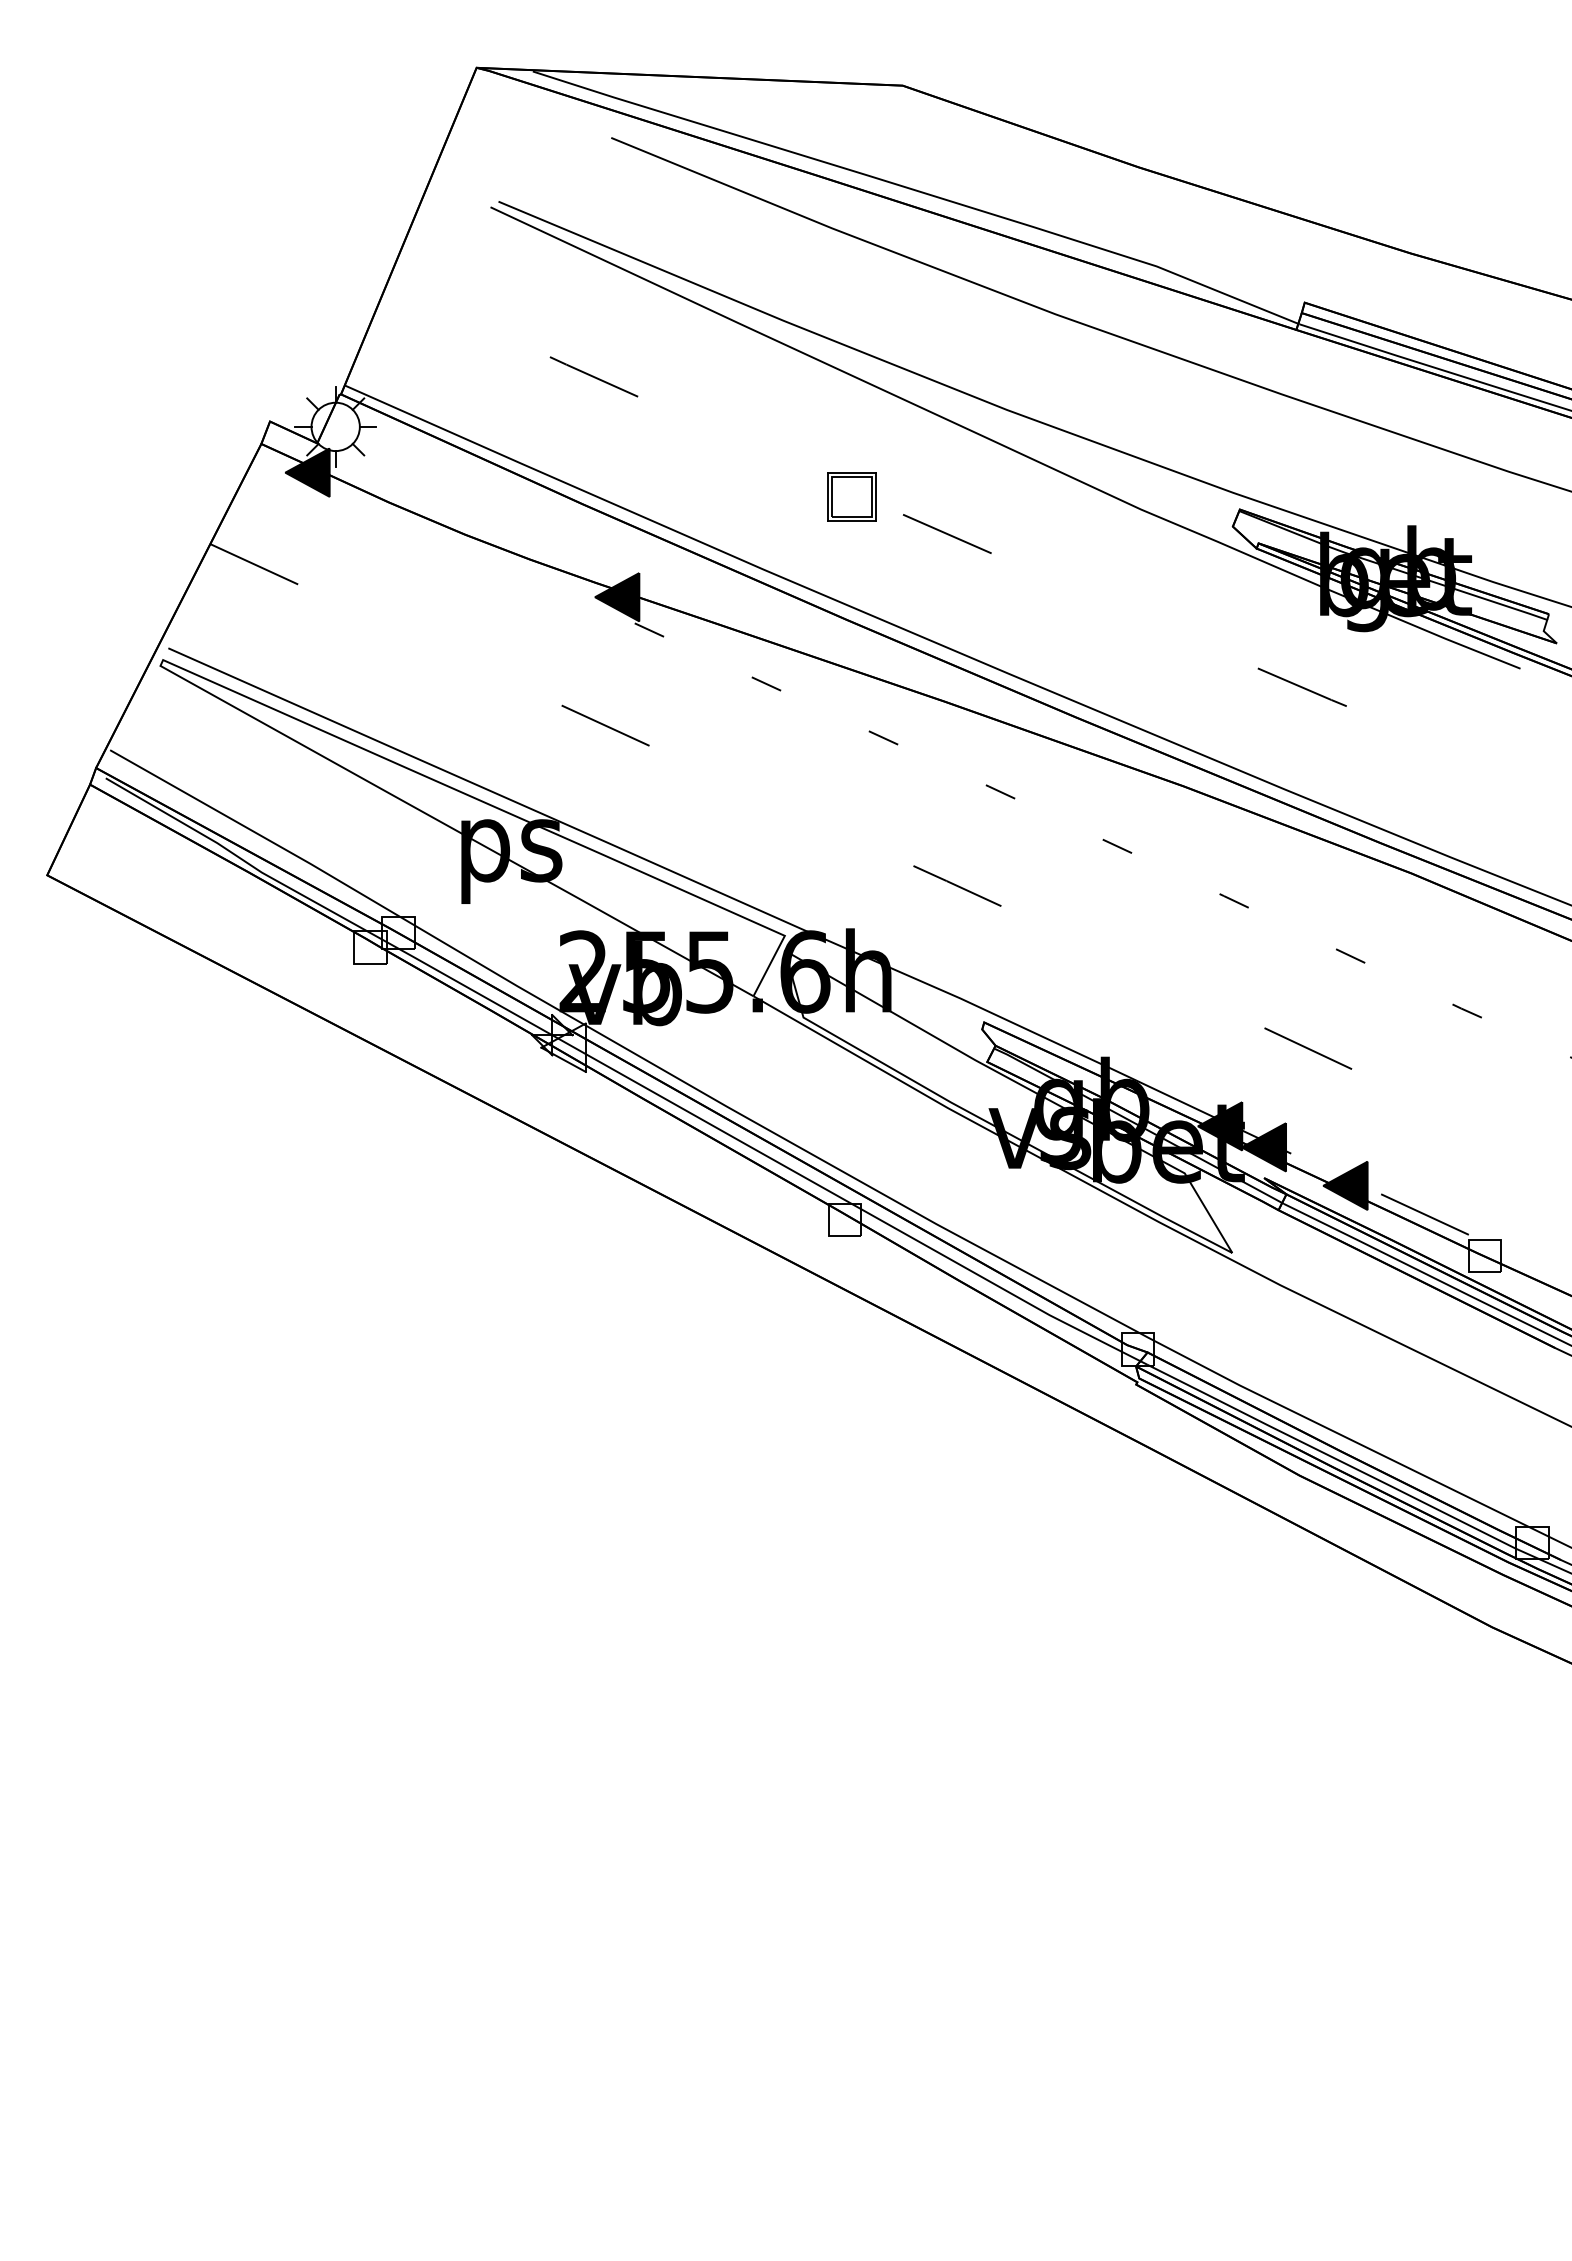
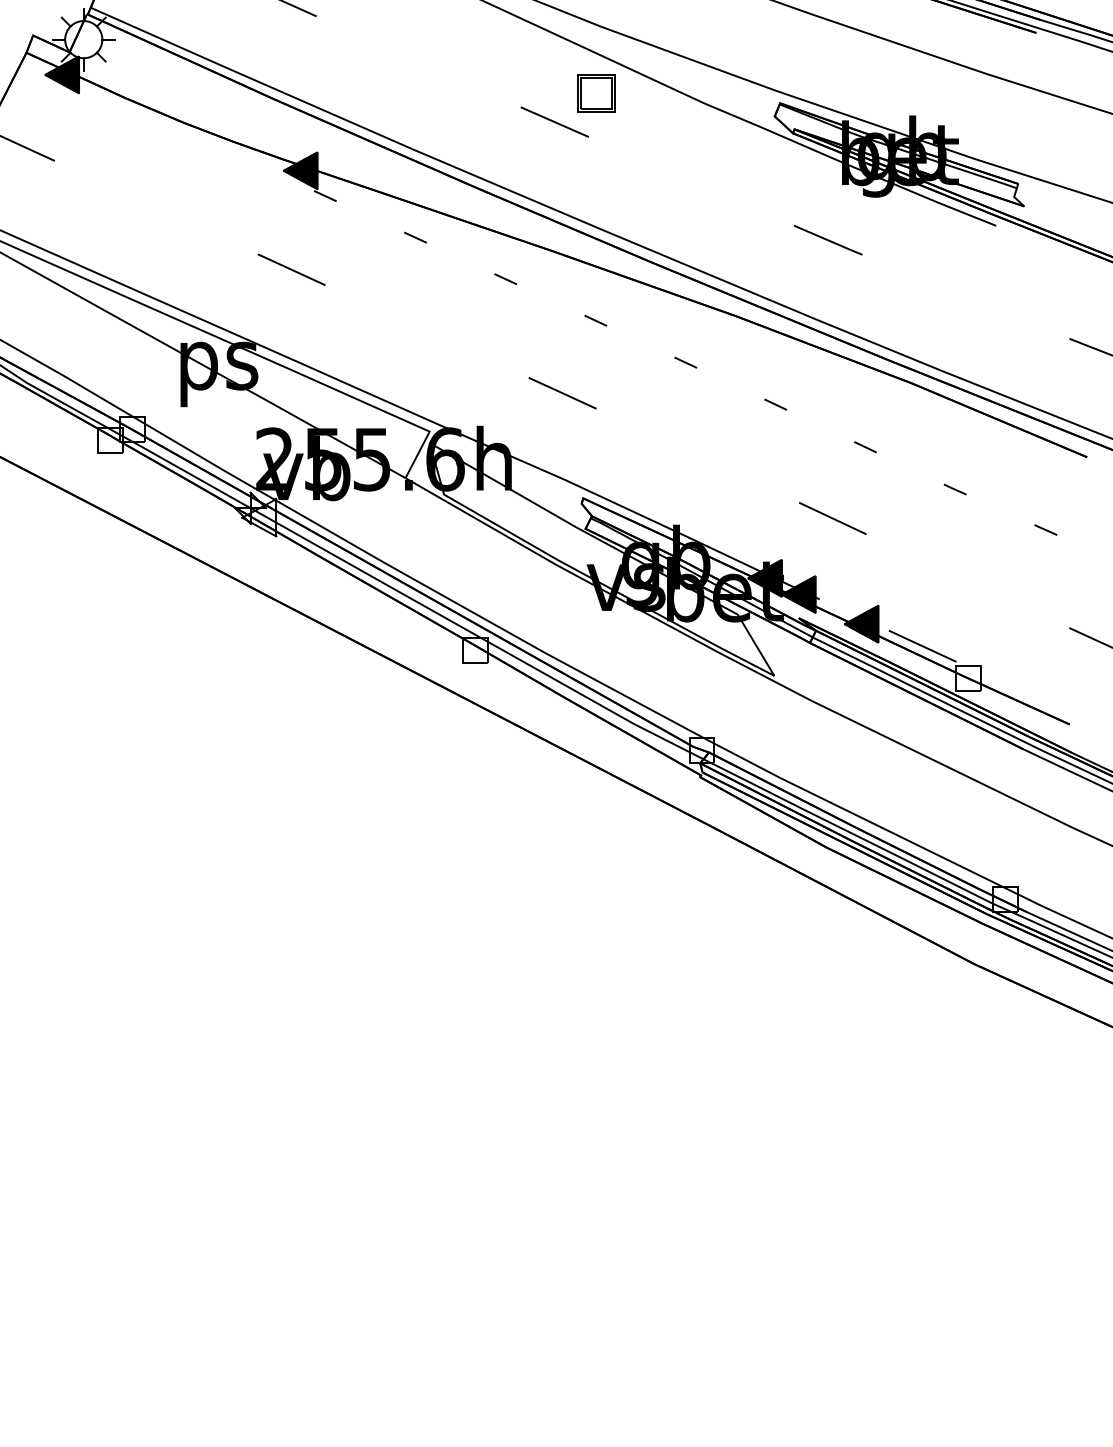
part: (851, 496) -> (596, 93), moved

